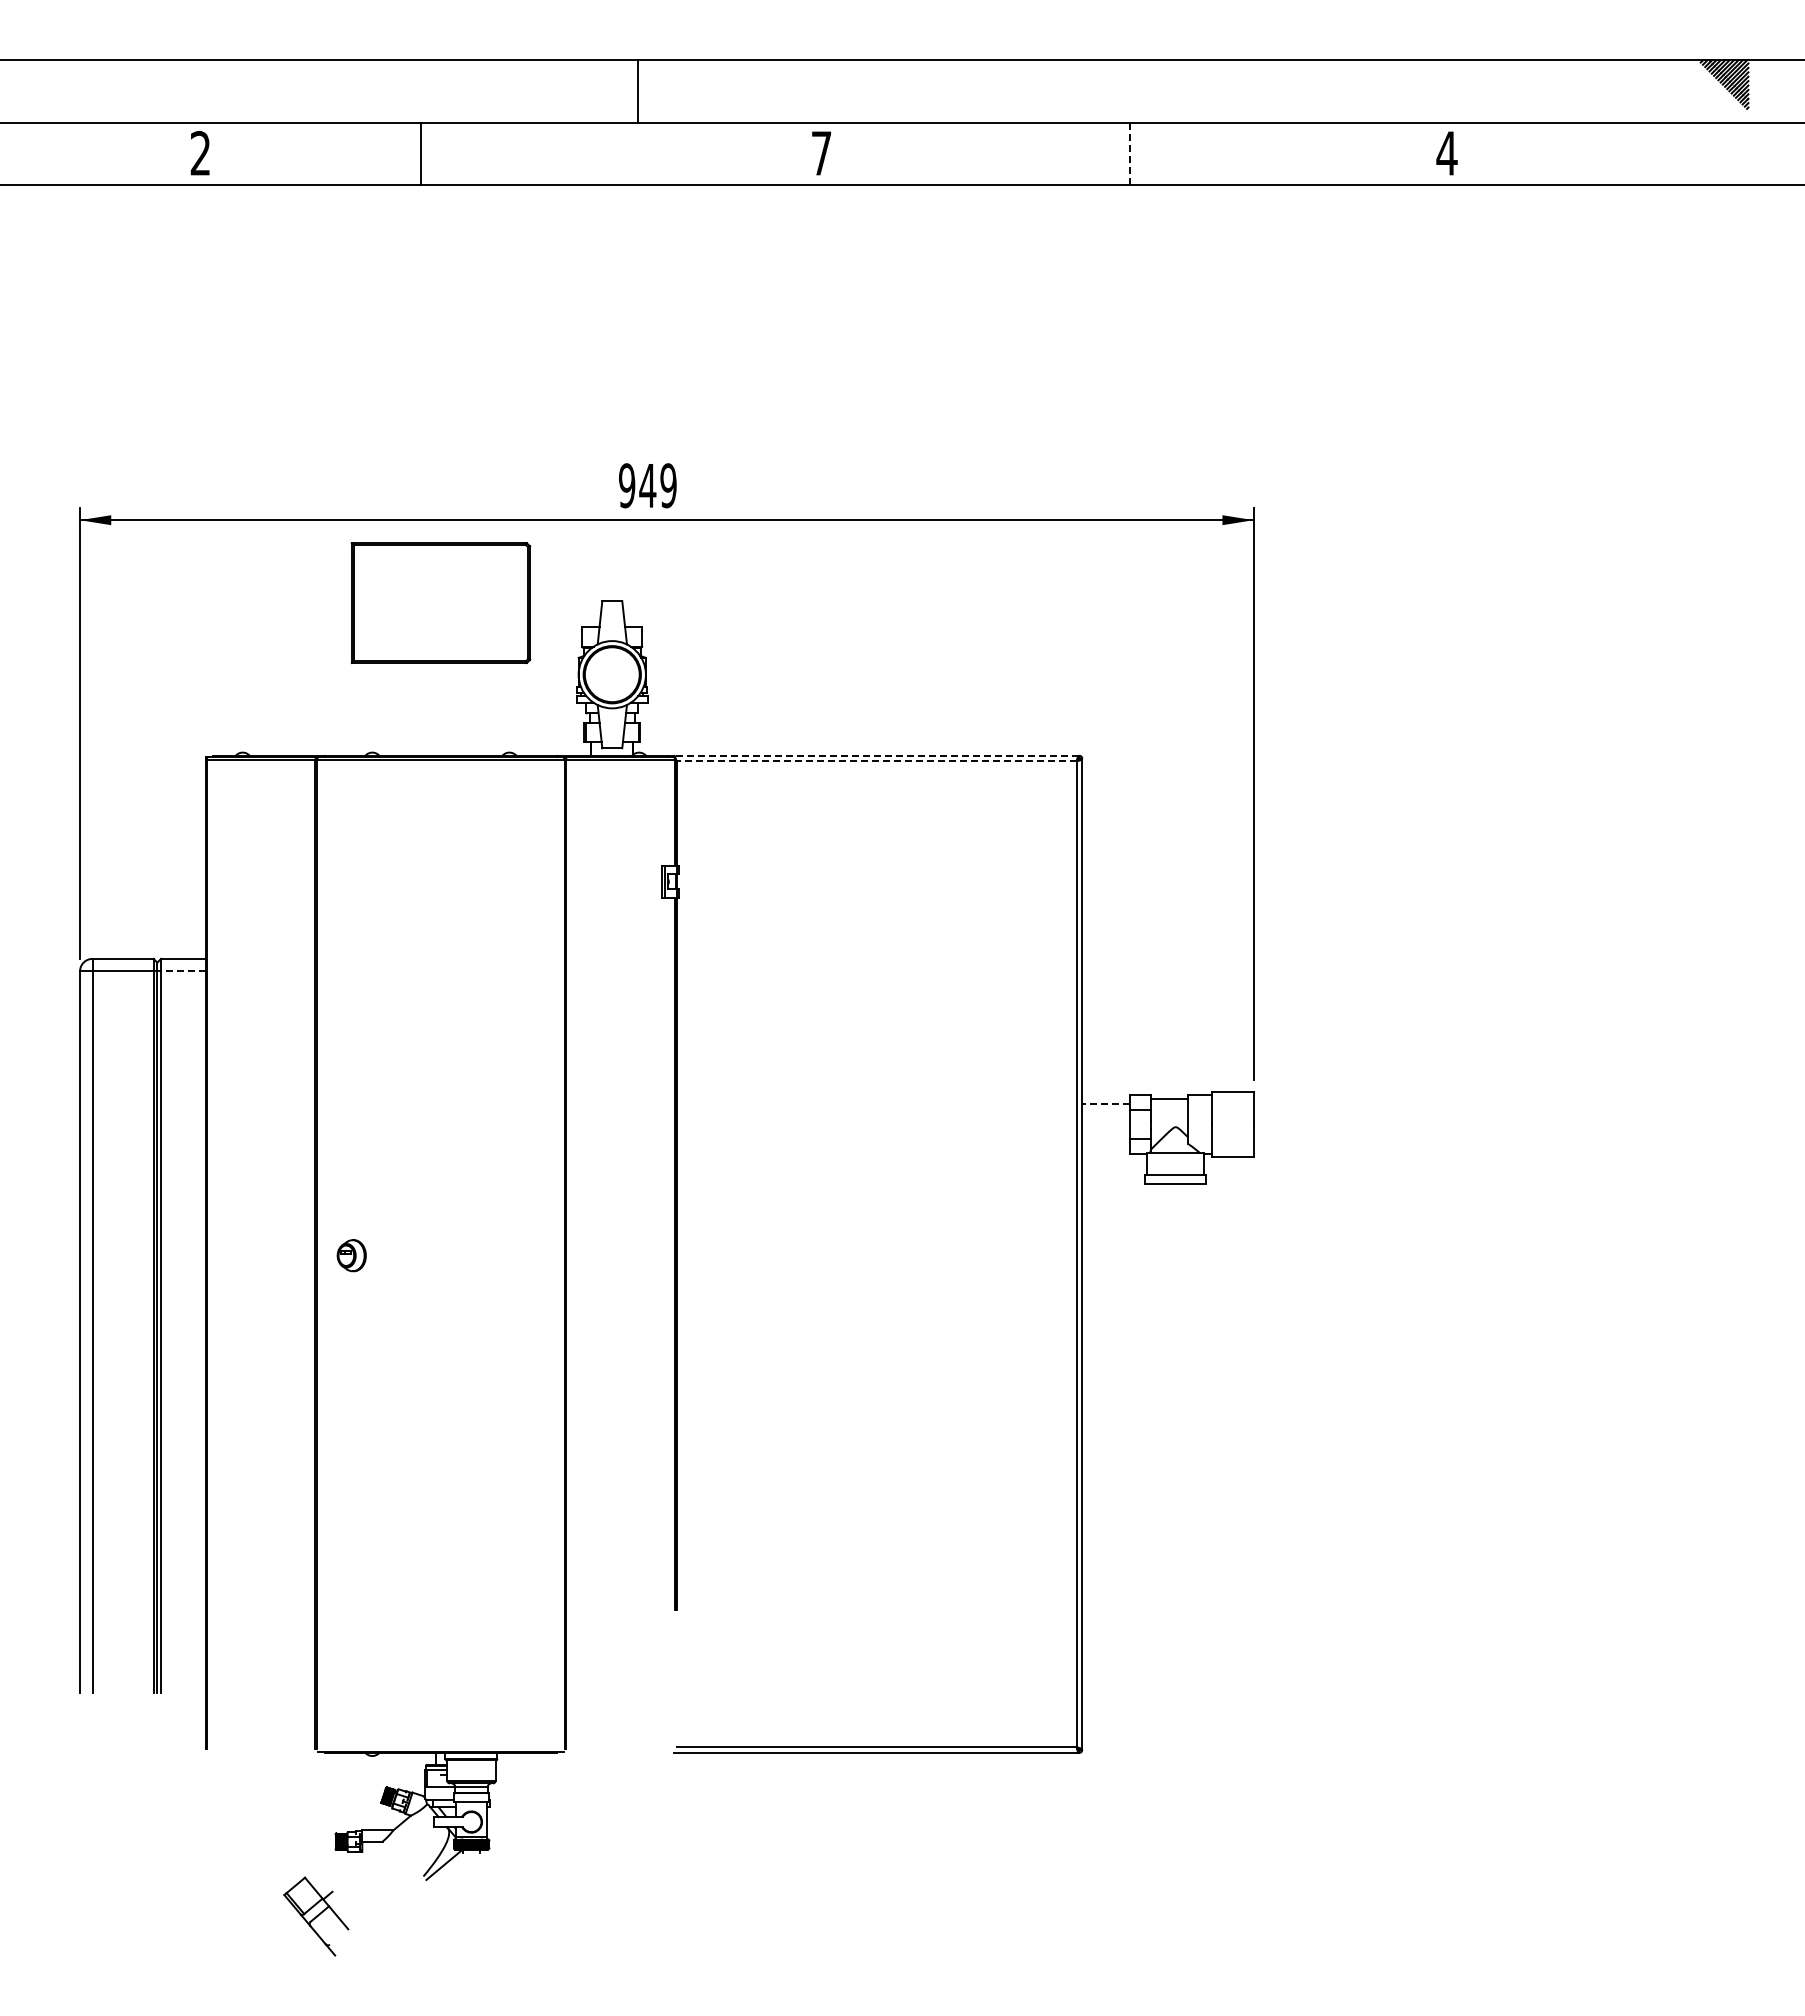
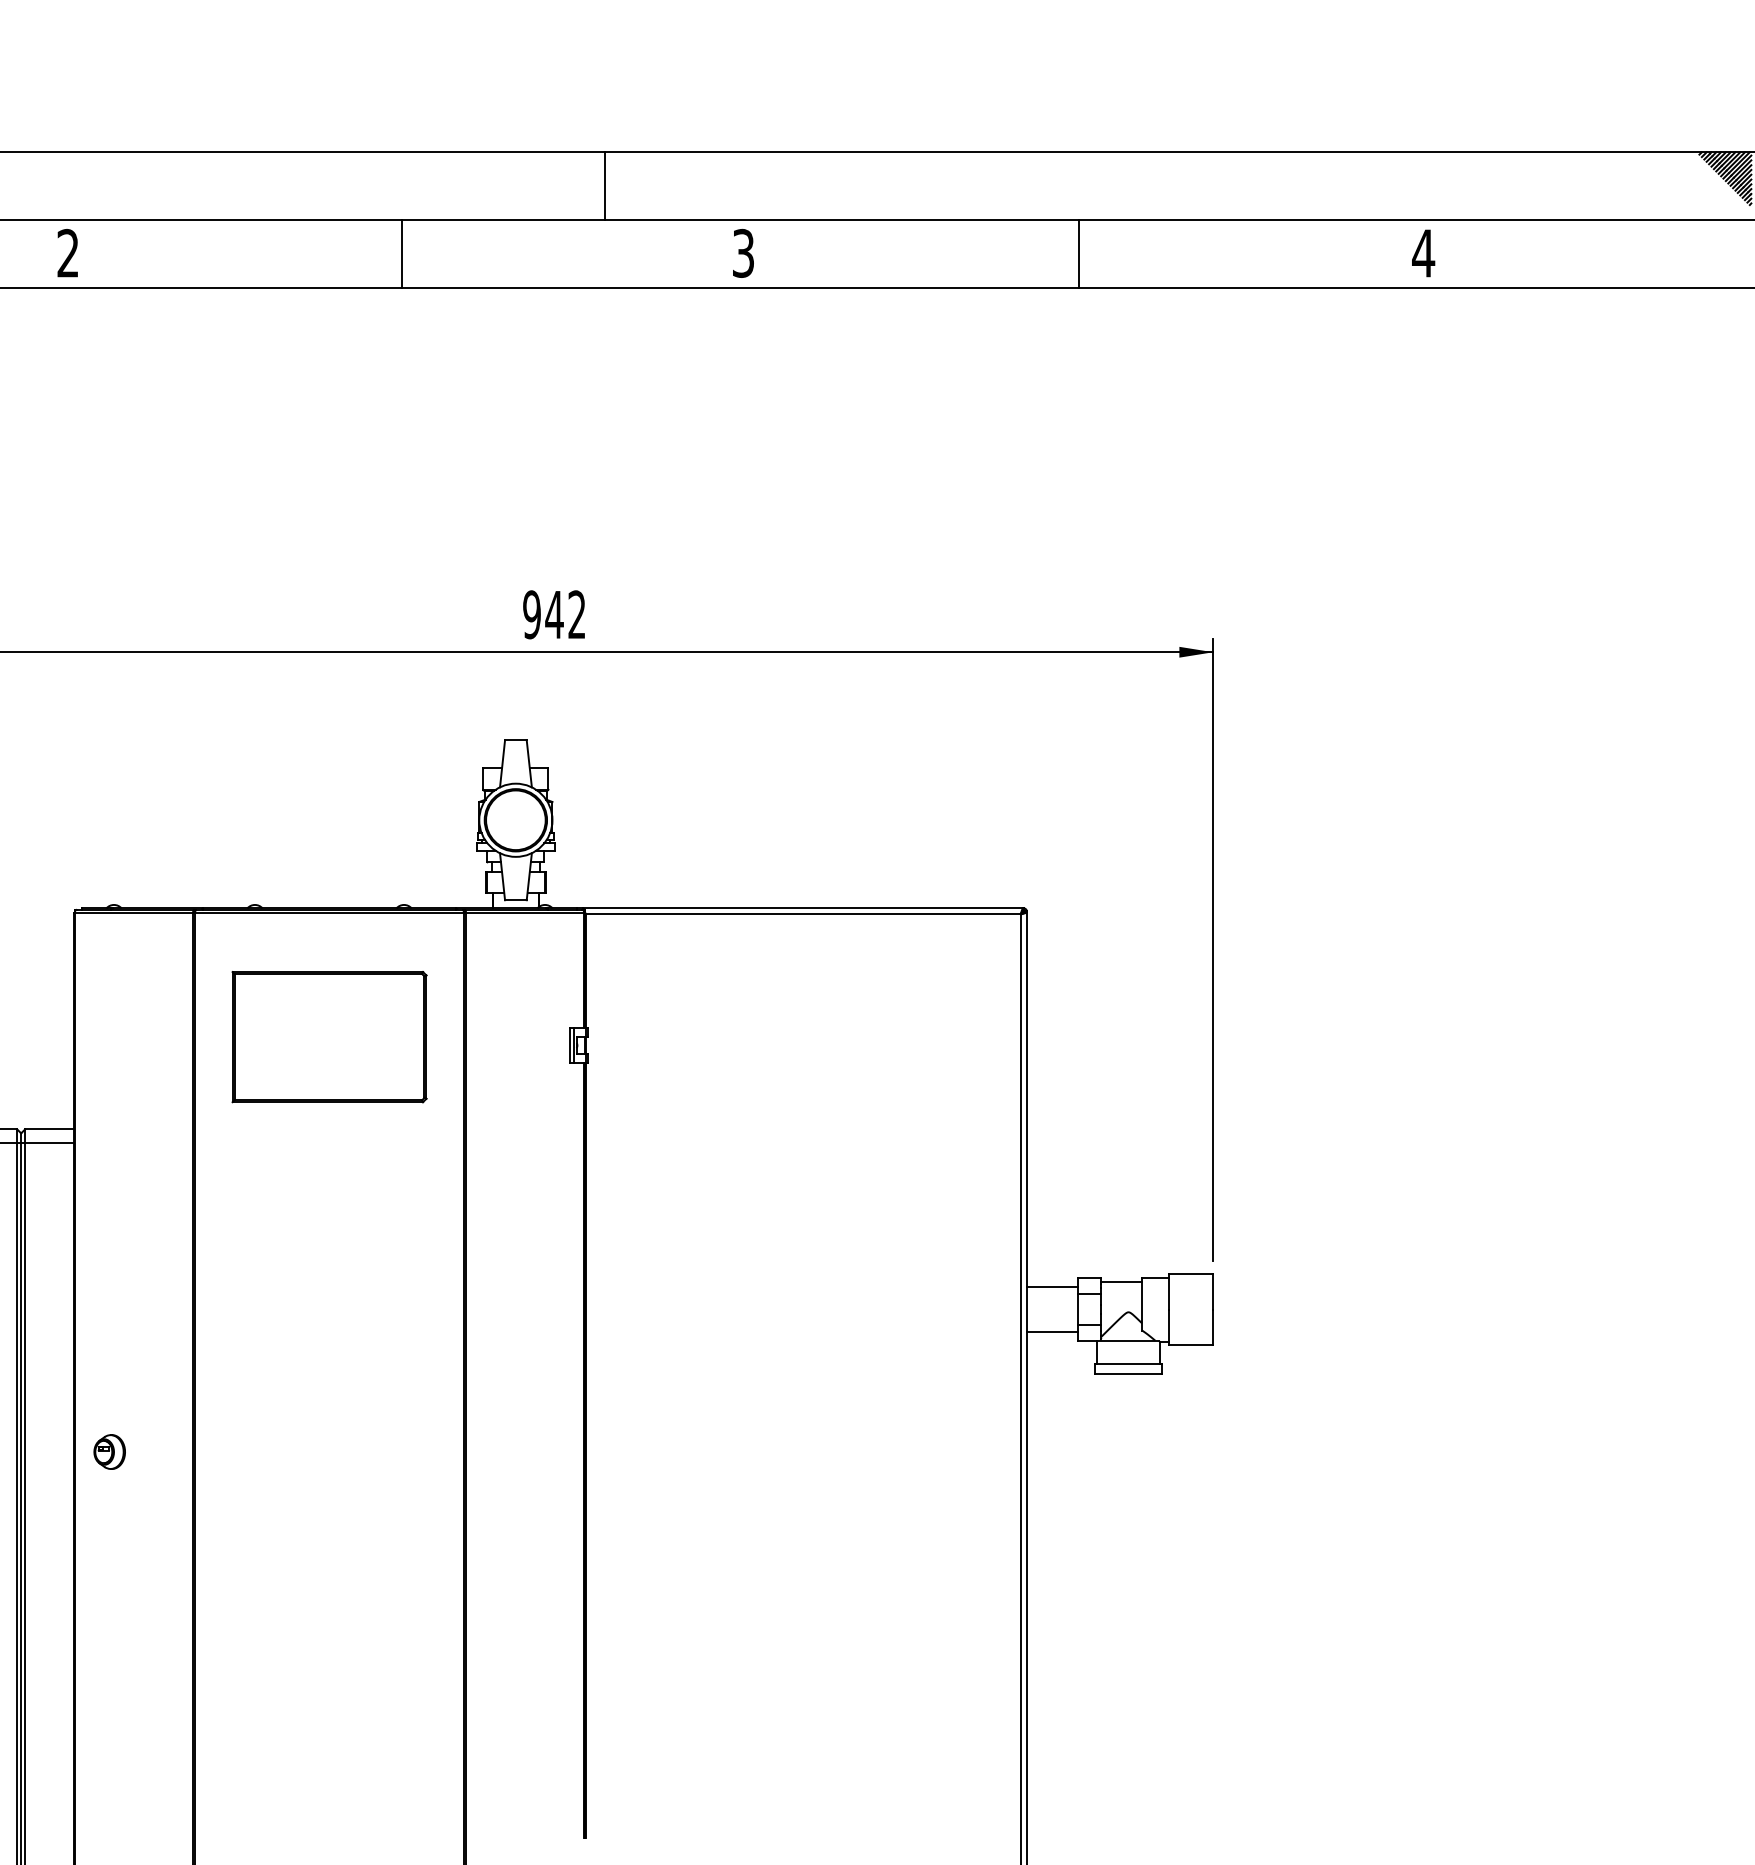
line: (638, 91) -> (605, 186), moved
text: (821, 152) -> (743, 252), 7 -> 3
line: (421, 153) -> (401, 253), moved
line: (1130, 154) -> (1079, 254), dashed -> solid
text: (668, 485) -> (577, 614), 949 -> 942
part: (440, 603) -> (329, 1037), moved
line: (876, 755) -> (803, 908), dashed -> solid
line: (876, 761) -> (803, 914), dashed -> solid
line: (182, 971) -> (48, 1142), dashed -> solid
line: (1105, 1103) -> (1052, 1286), dashed -> solid
line: (1105, 1145) -> (1052, 1332), added
part: (351, 1255) -> (109, 1451), moved

